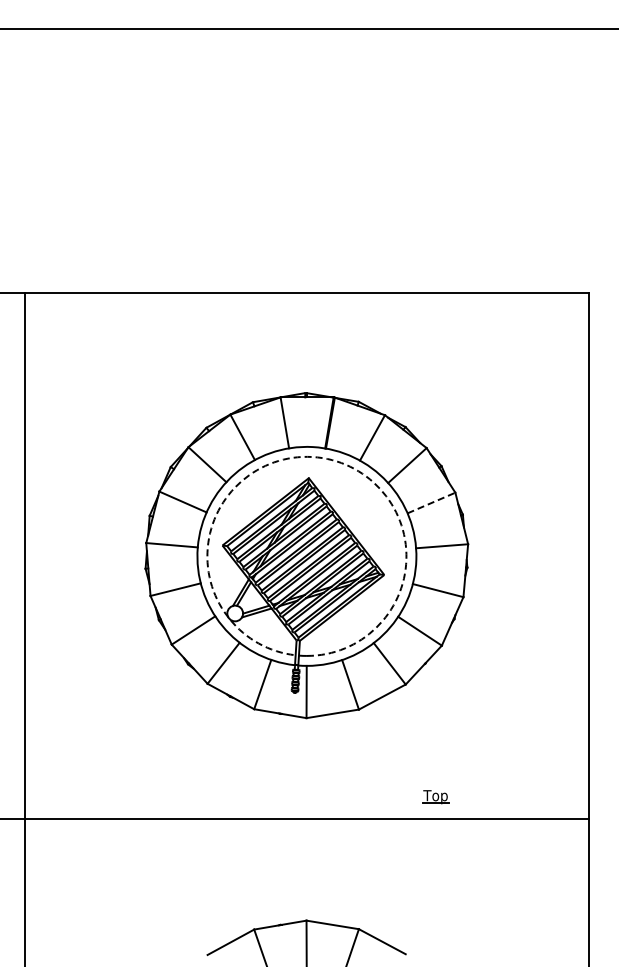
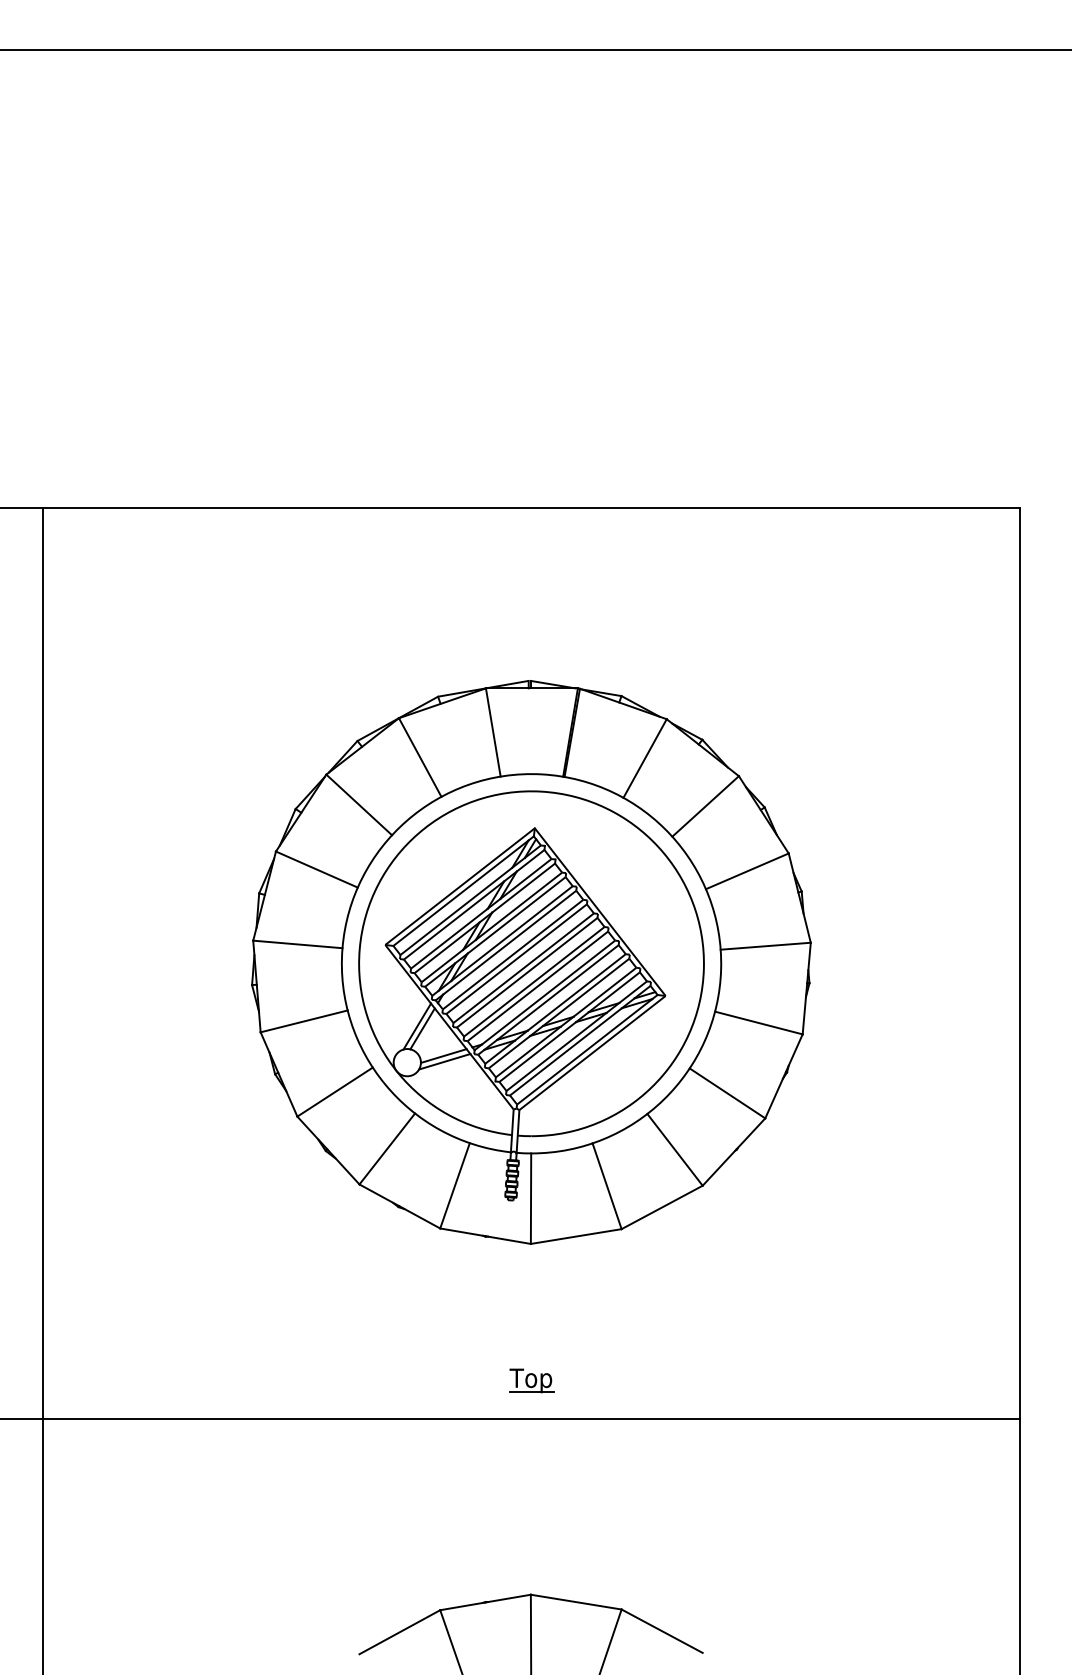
arc: (312, 457) -> (541, 792), dashed -> solid
line: (431, 502) -> (747, 870), dashed -> solid
part: (435, 797) -> (530, 1381), moved

